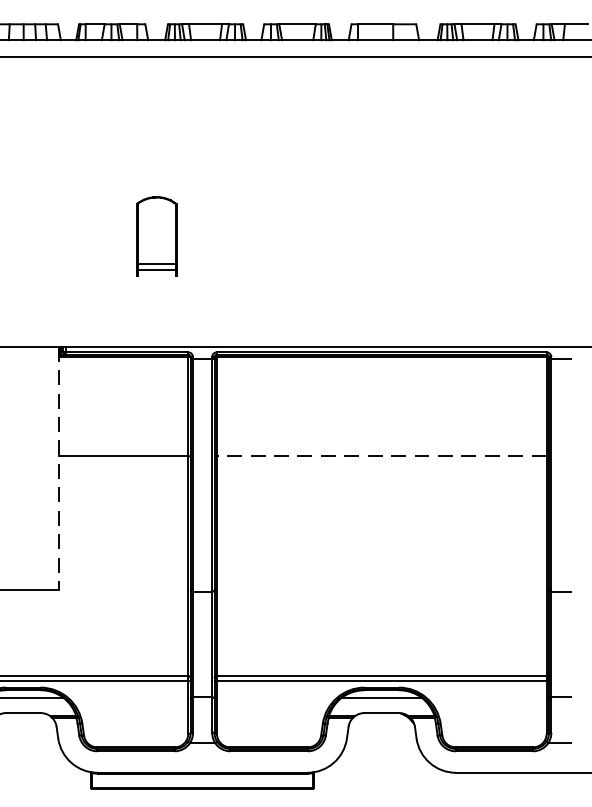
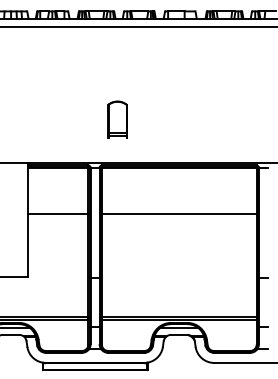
part: (156, 235) -> (117, 119), moved
line: (380, 456) -> (178, 214), dashed -> solid
line: (58, 467) -> (27, 219), dashed -> solid

